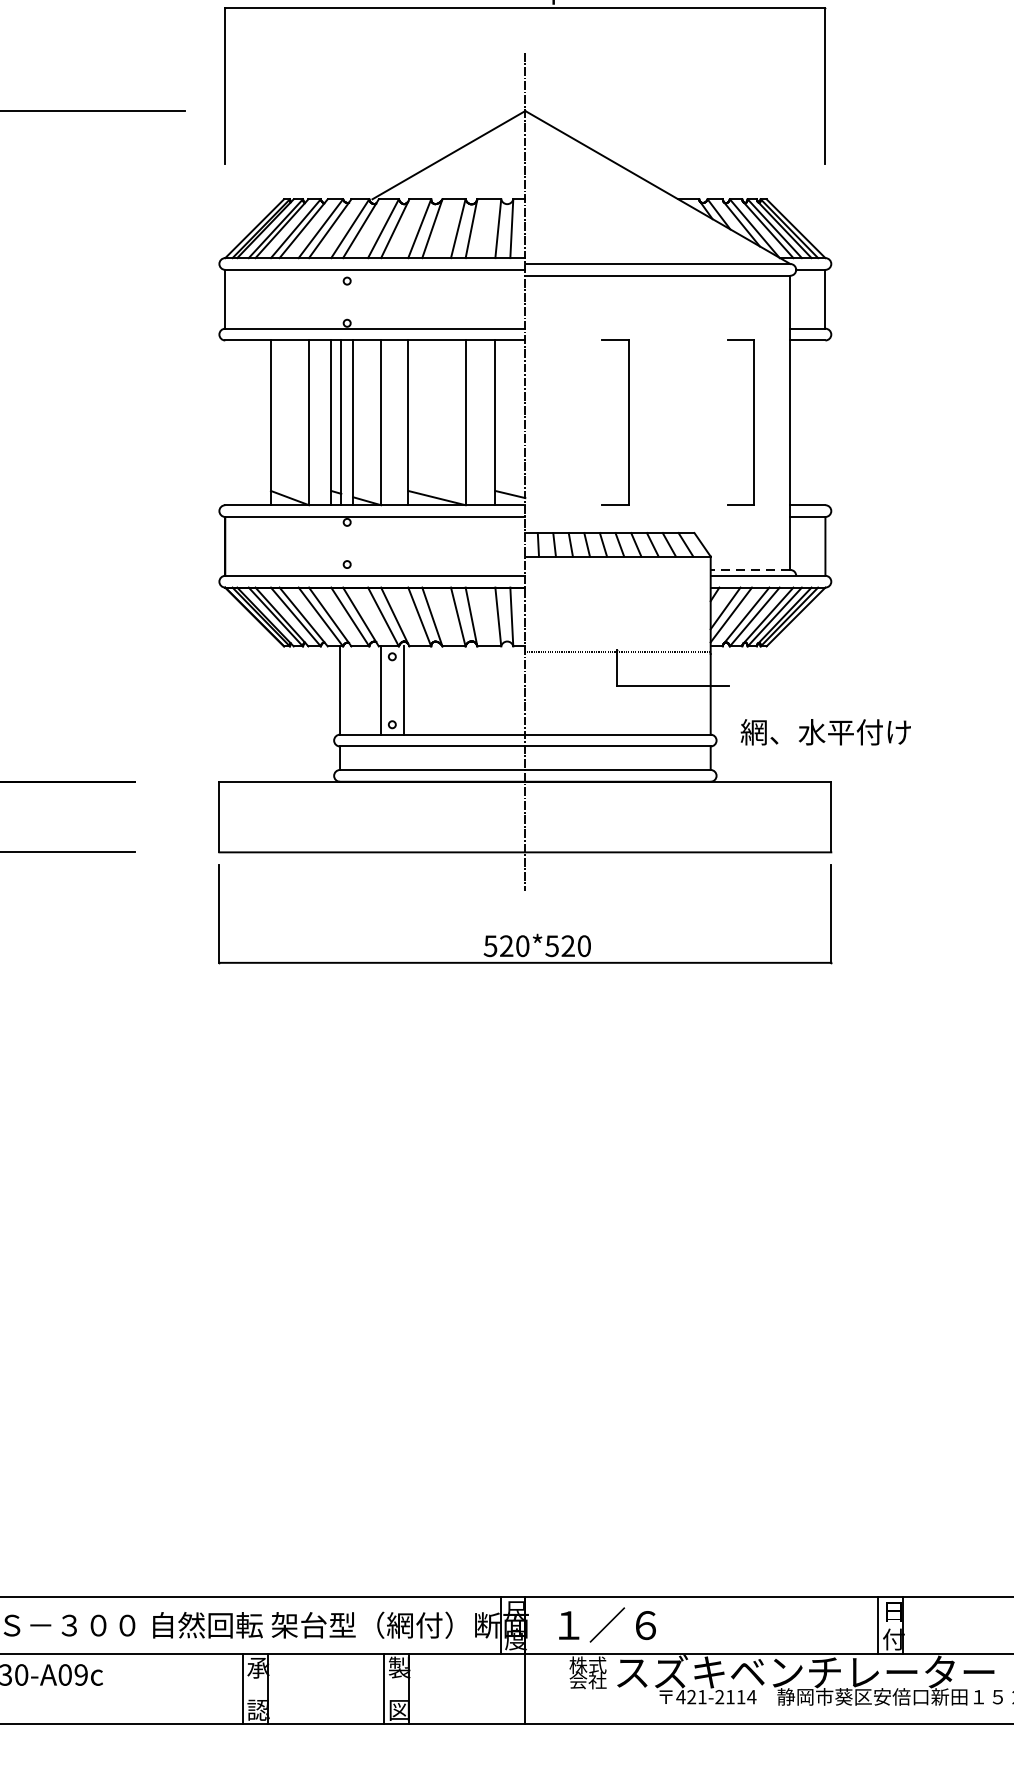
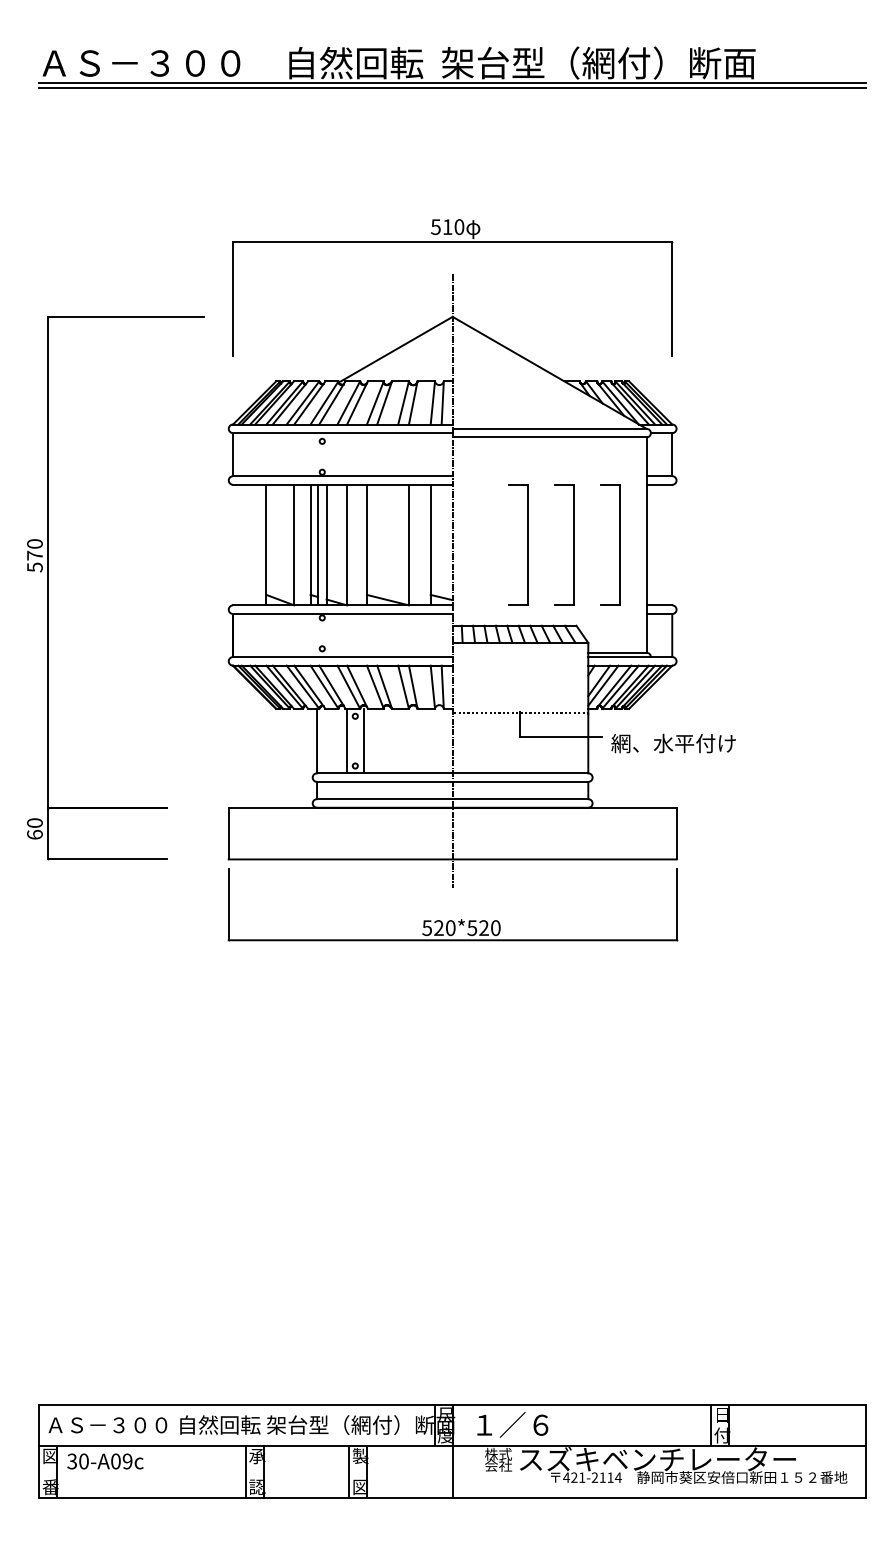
part: (690, 422) -> (573, 544), added
line: (749, 569) -> (616, 652), dashed -> solid
text: (825, 732) -> (673, 743), moved

